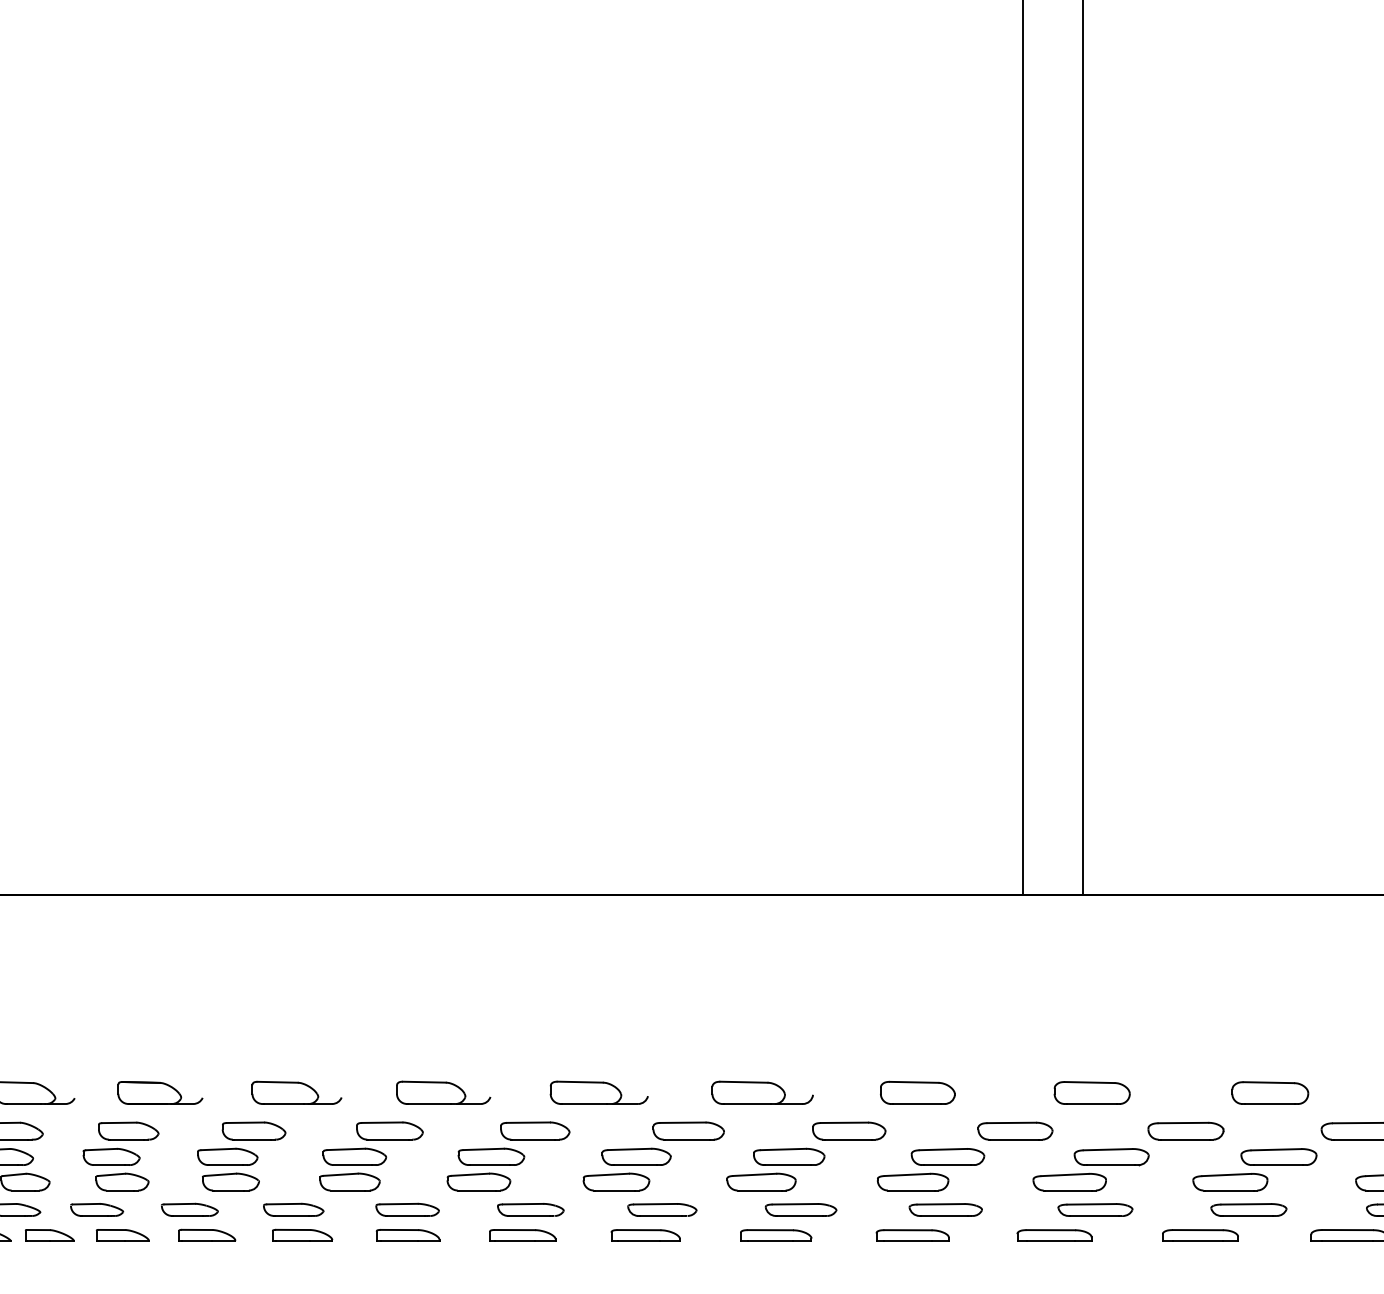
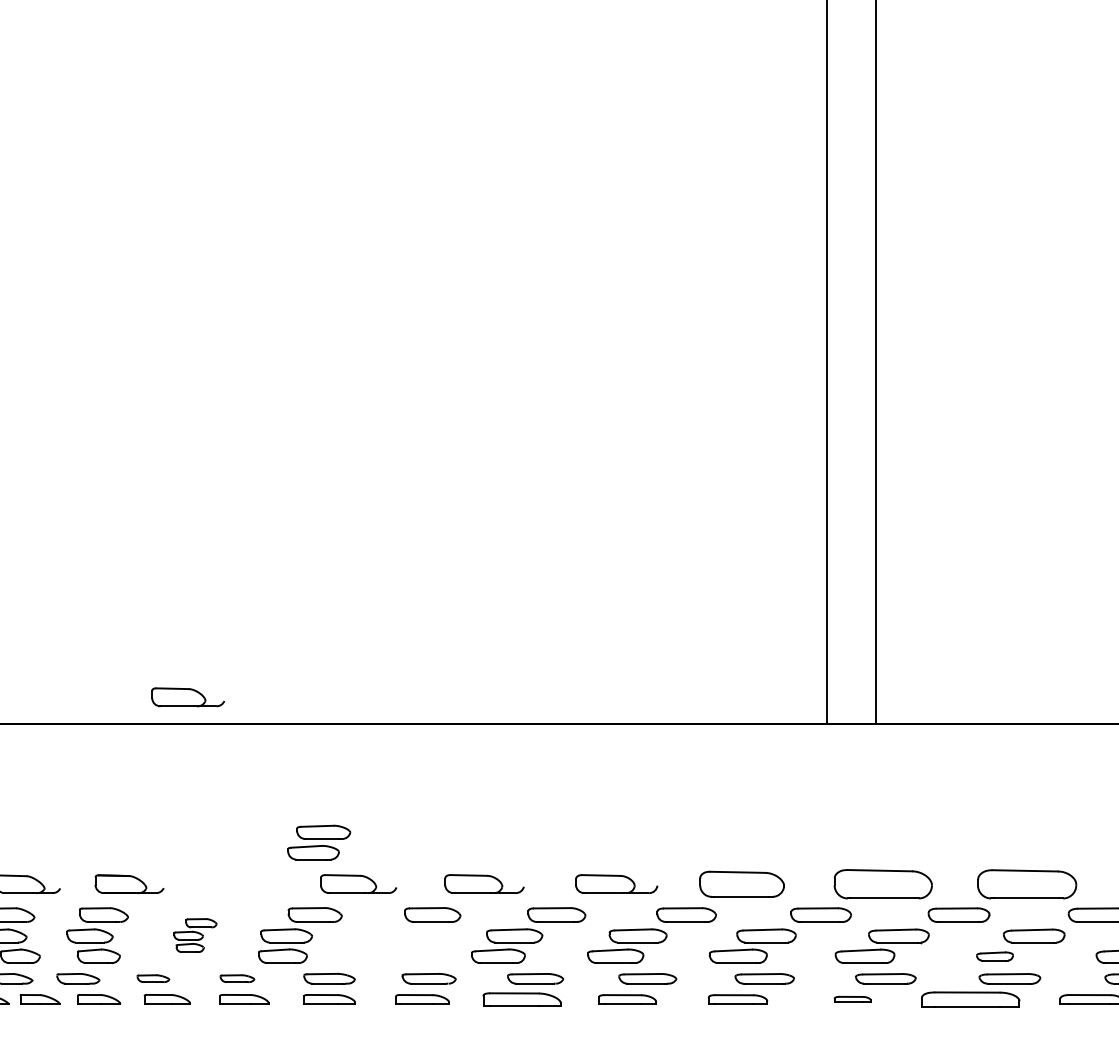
part: (296, 1092) -> (187, 696), moved
part: (917, 1092) -> (741, 883), size x1.4
part: (1091, 1092) -> (882, 883), size x1.6
part: (1270, 1092) -> (1027, 883), size x1.6
part: (241, 1156) -> (195, 935), size x0.6
part: (485, 1169) -> (318, 842), moved
part: (1230, 1182) -> (995, 956), size x0.6
part: (189, 1209) -> (153, 978), size x0.7
part: (293, 1209) -> (237, 978), size x0.7
part: (645, 1235) -> (521, 999), size x1.4
part: (1054, 1235) -> (852, 999), size x0.6
part: (1200, 1235) -> (970, 999), size x1.6

